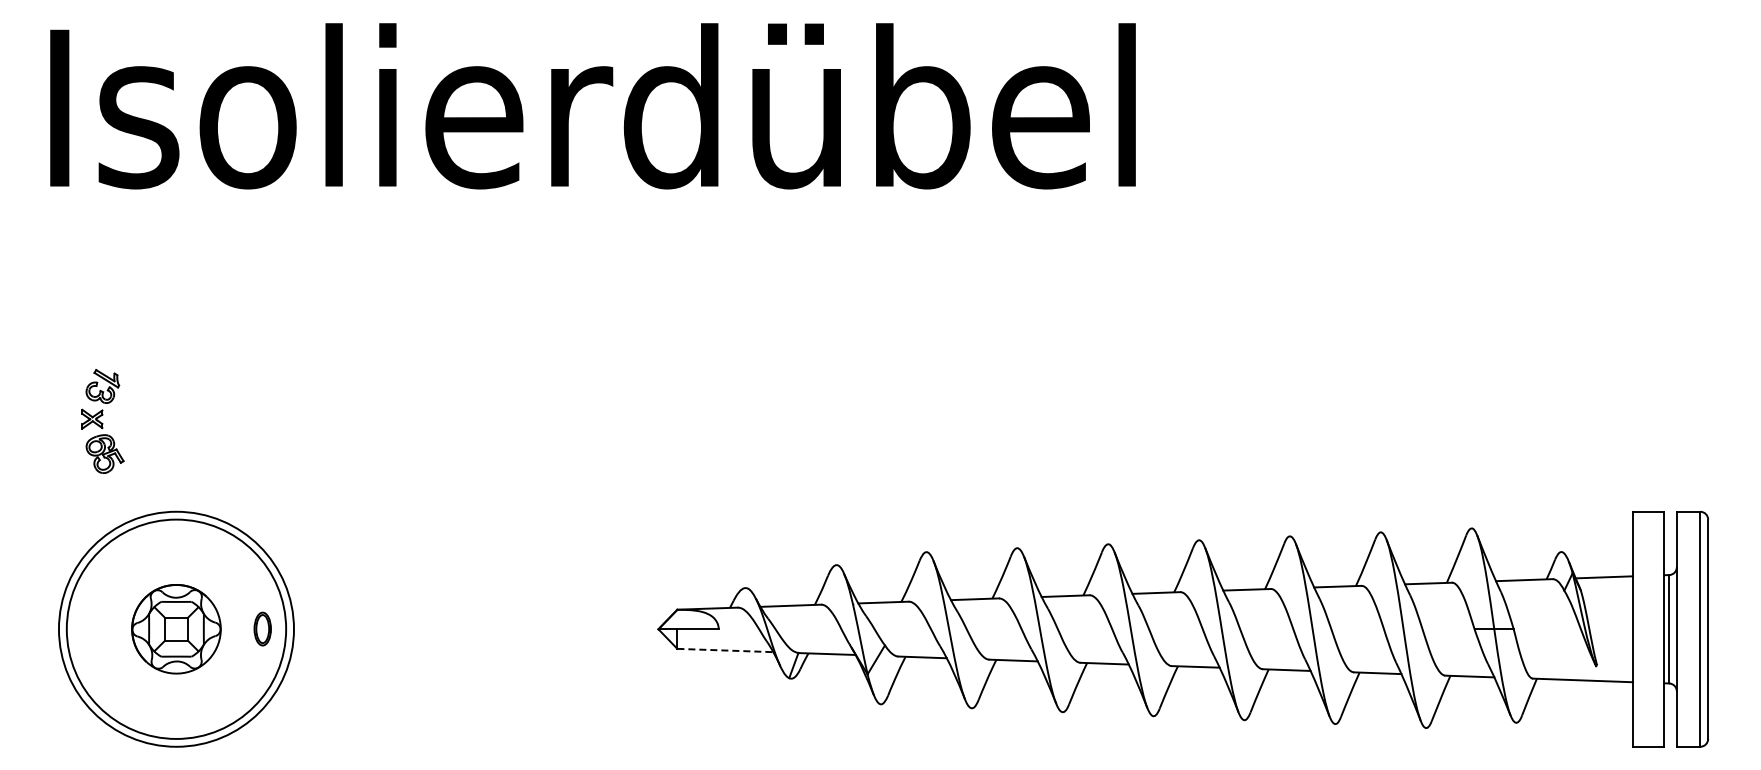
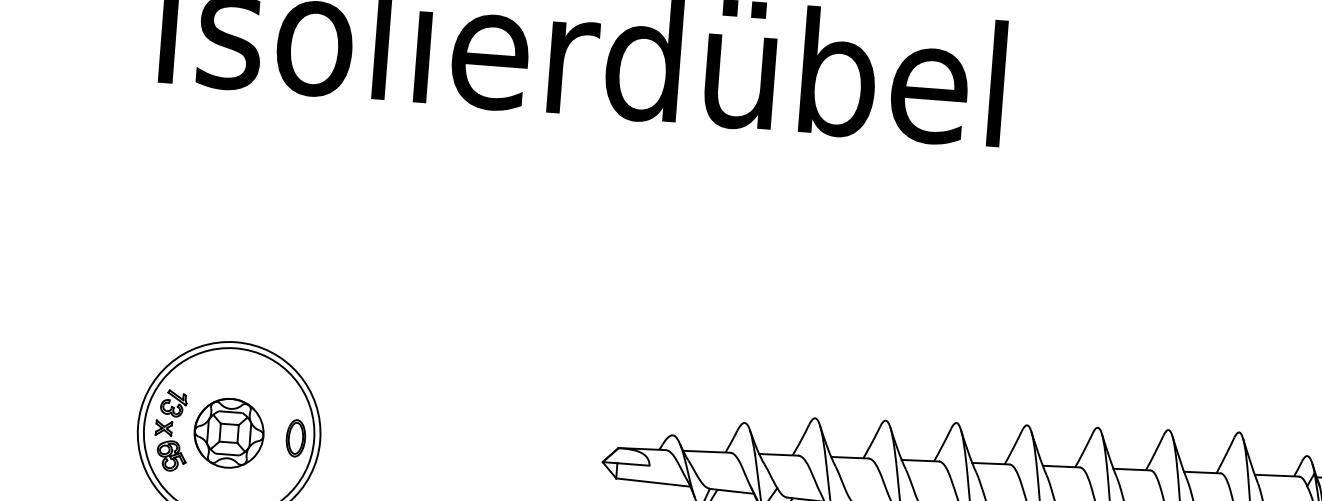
part: (102, 421) -> (171, 430), moved
part: (262, 628) -> (295, 437), size x1.43
line: (725, 650) -> (653, 482), dashed -> solid

